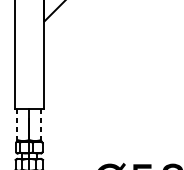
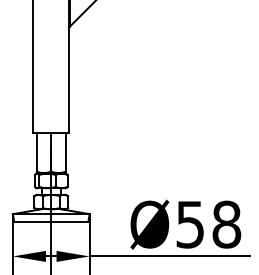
line: (17, 124) -> (36, 152), dashed -> solid
line: (40, 124) -> (65, 152), dashed -> solid

